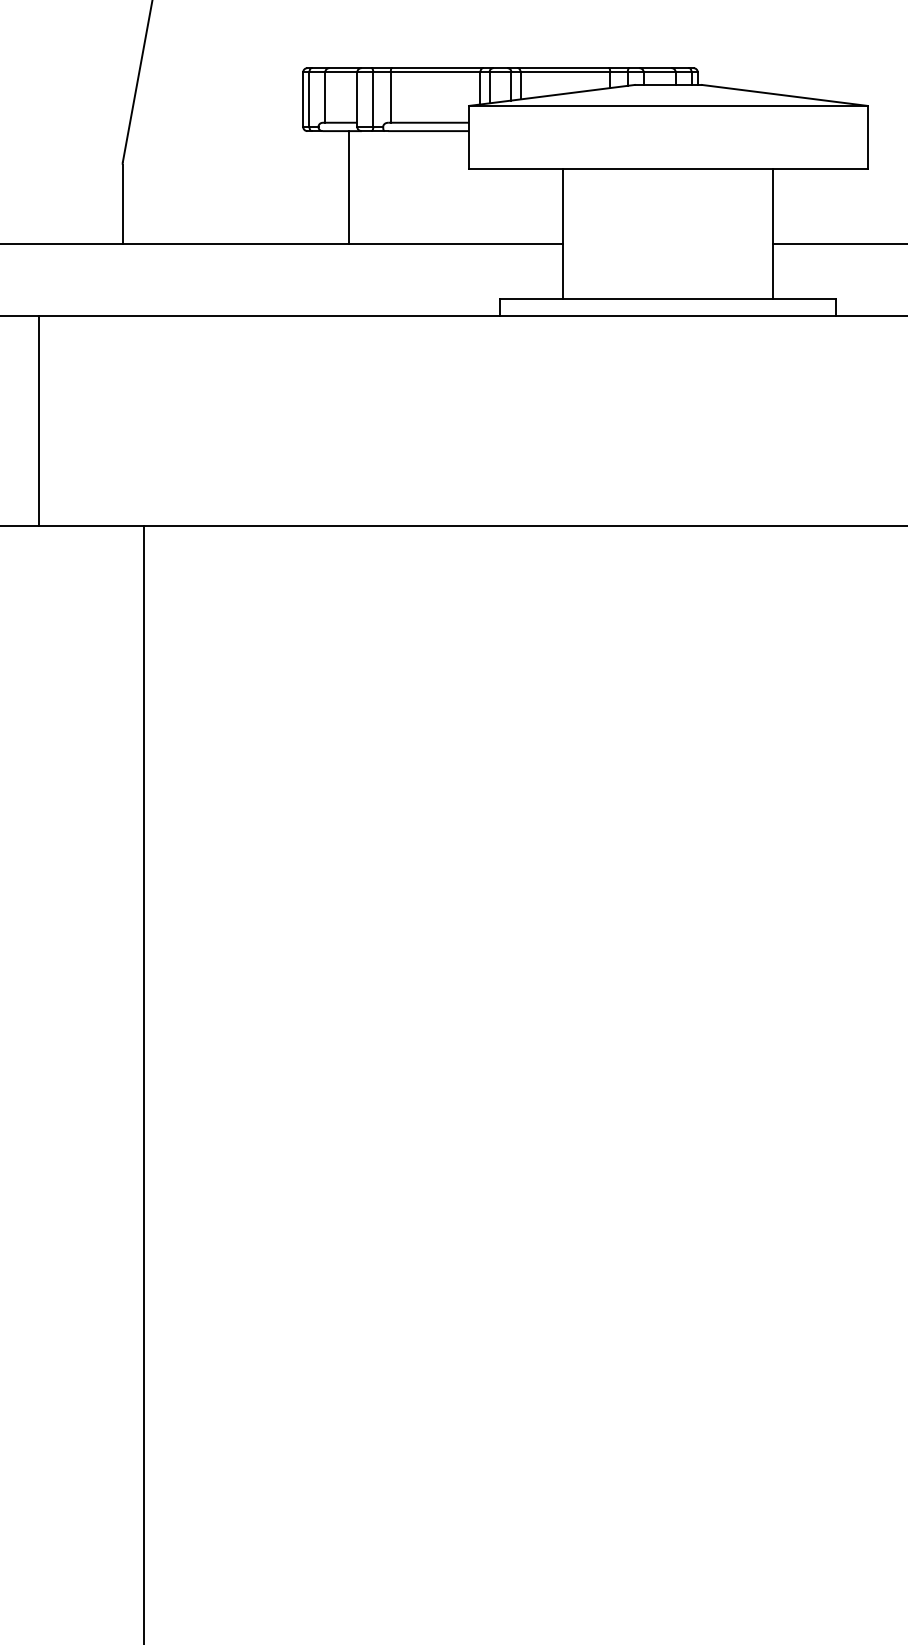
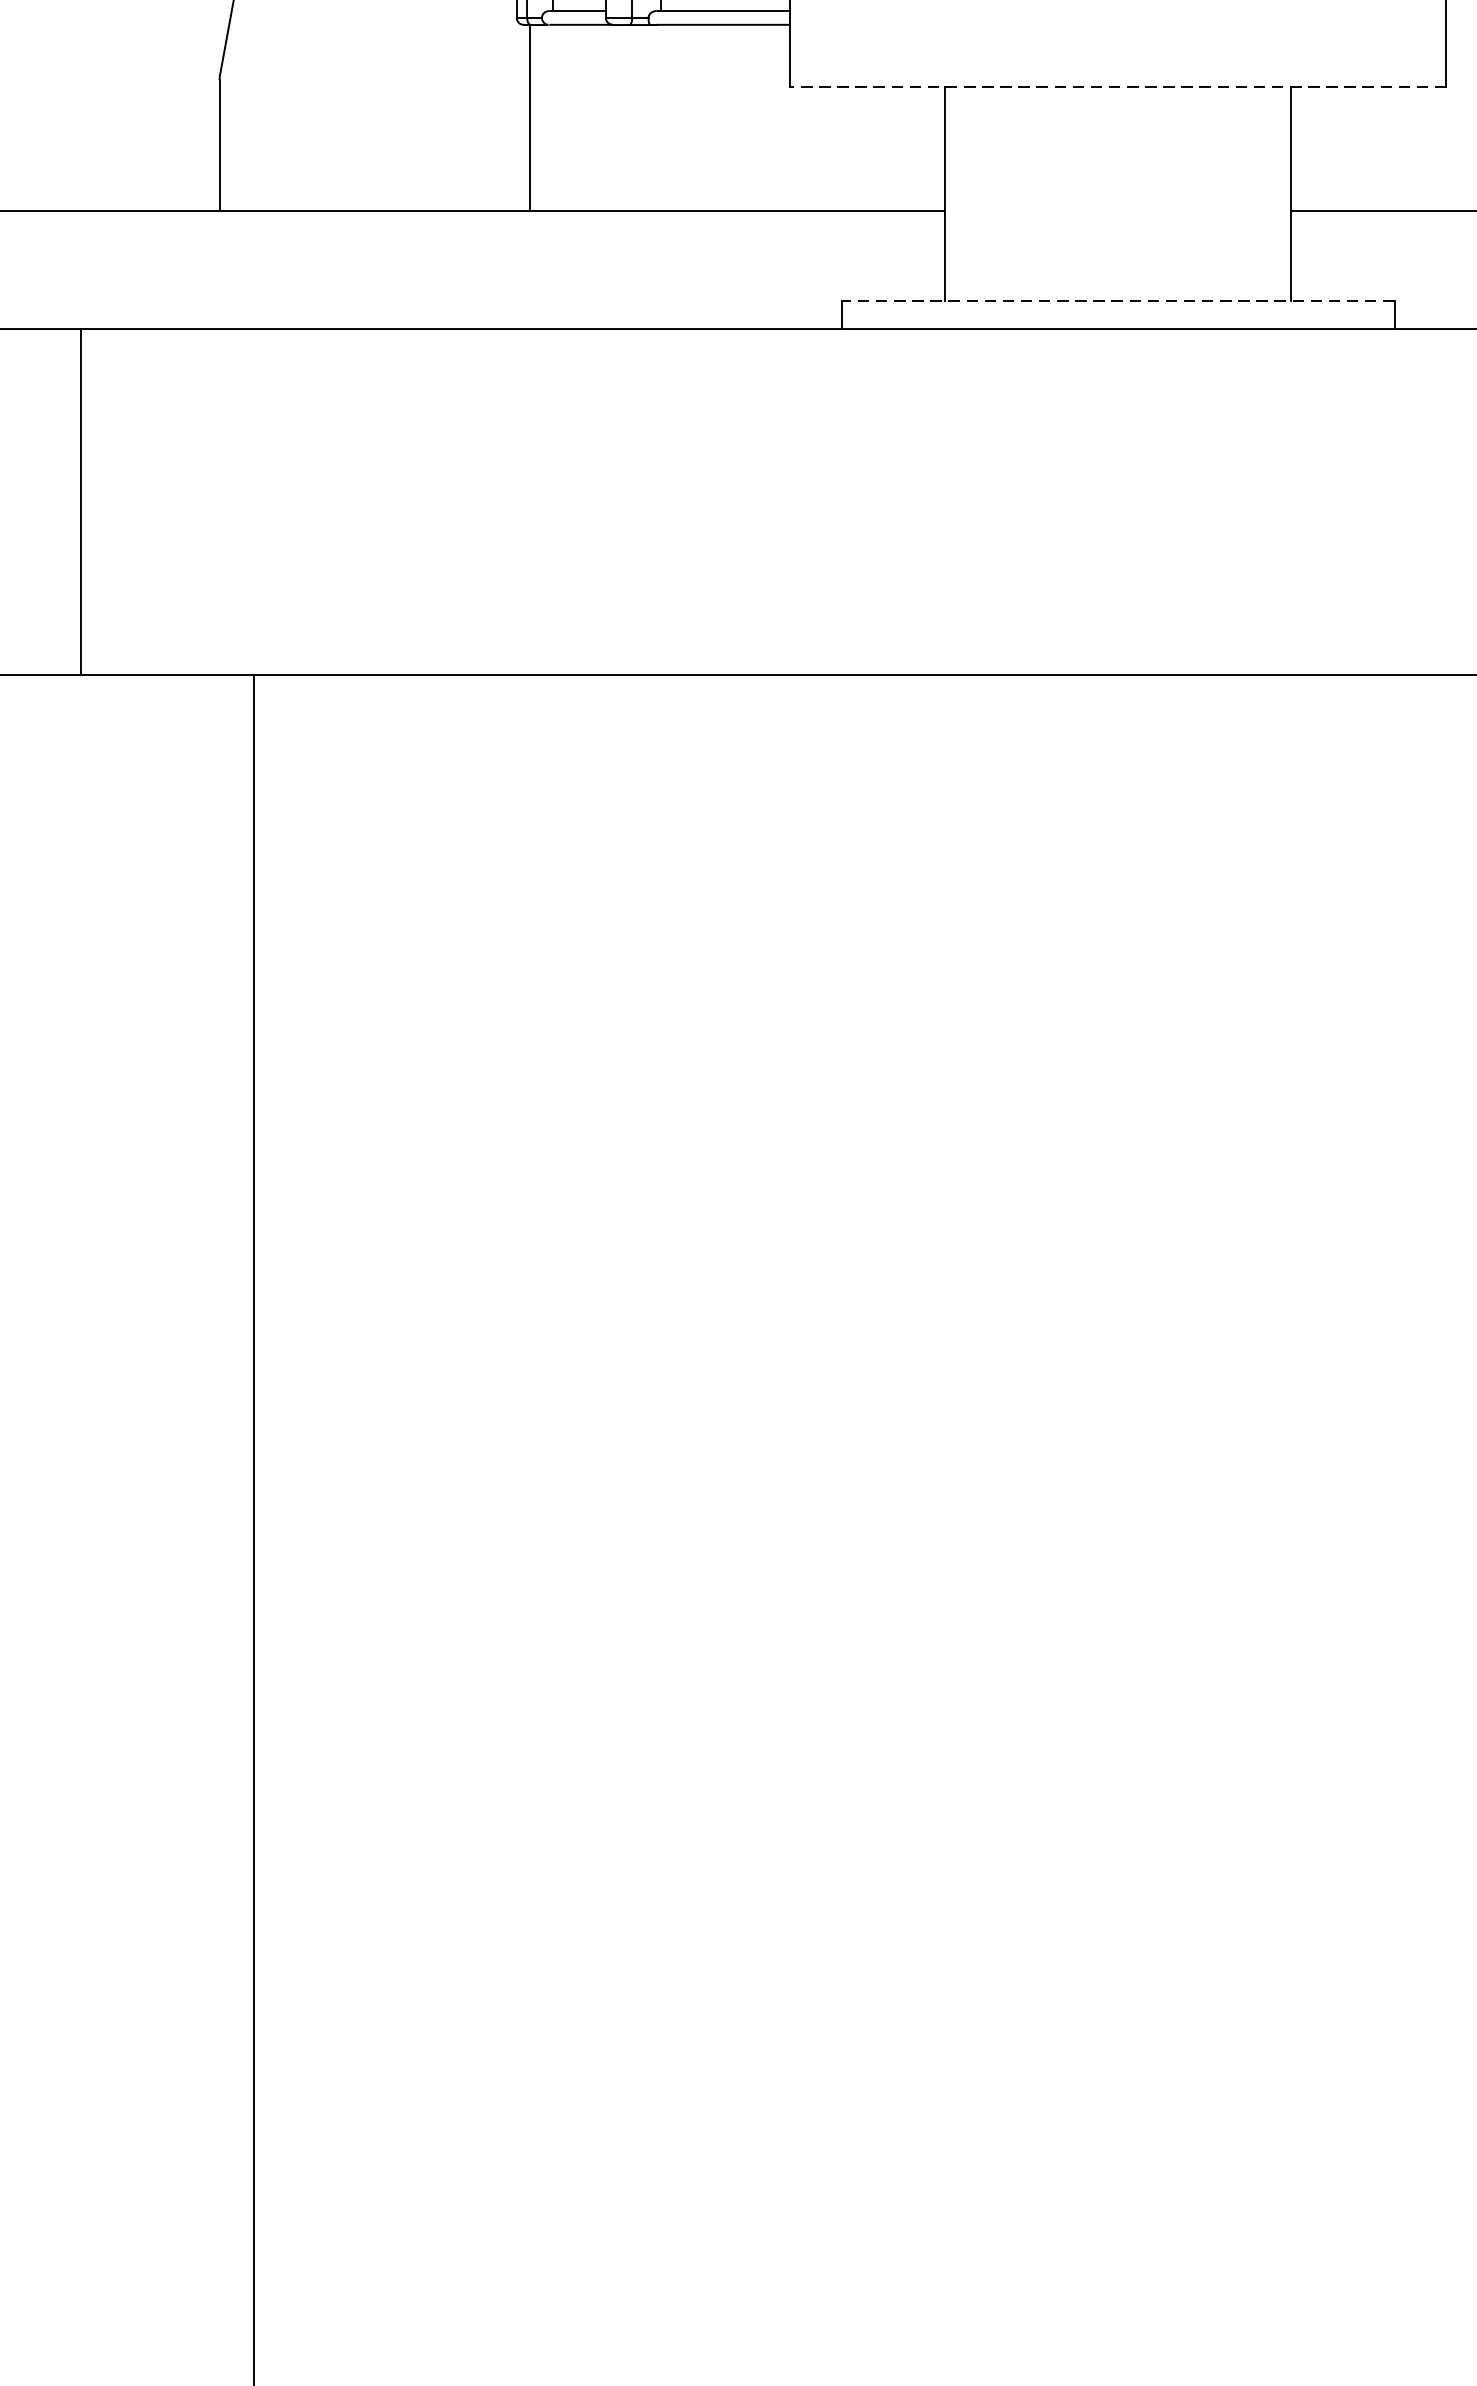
line: (667, 168) -> (1116, 86), solid -> dashed
line: (349, 187) -> (530, 117), moved
line: (668, 299) -> (1118, 302), solid -> dashed

